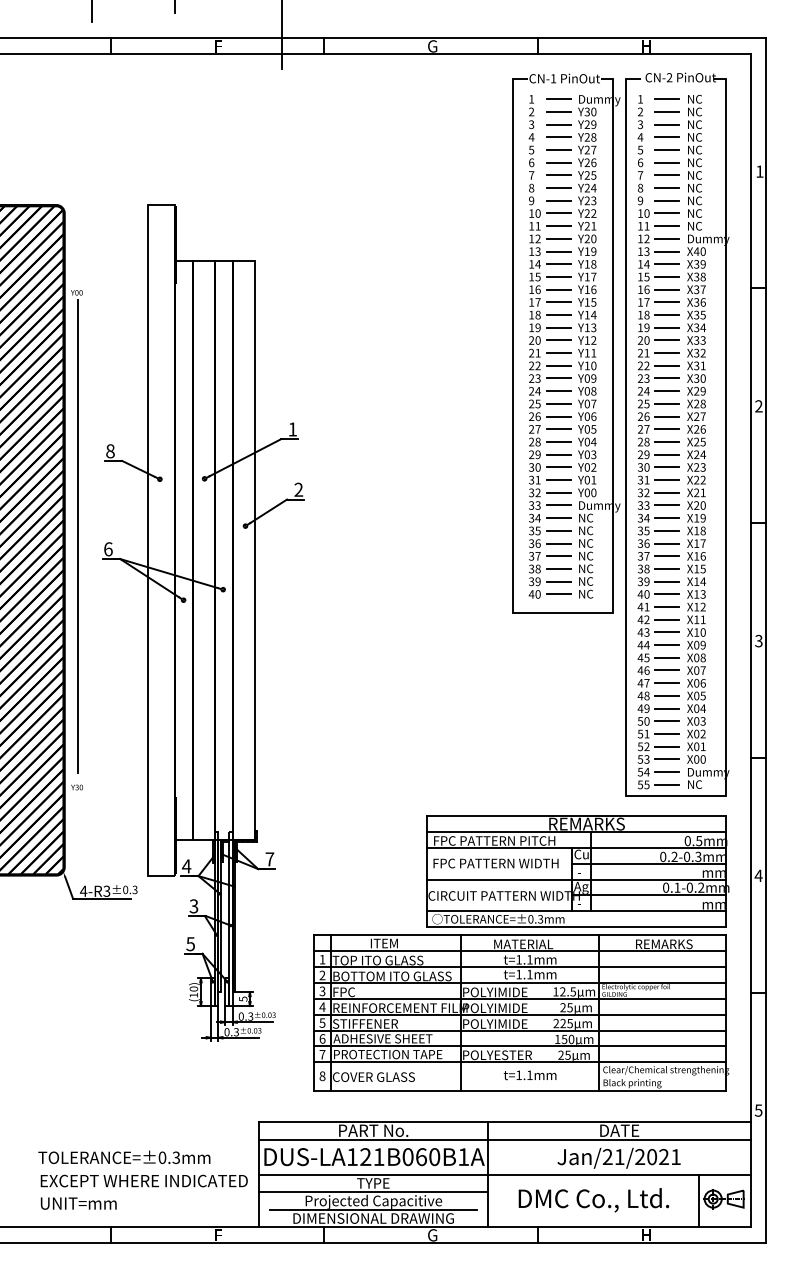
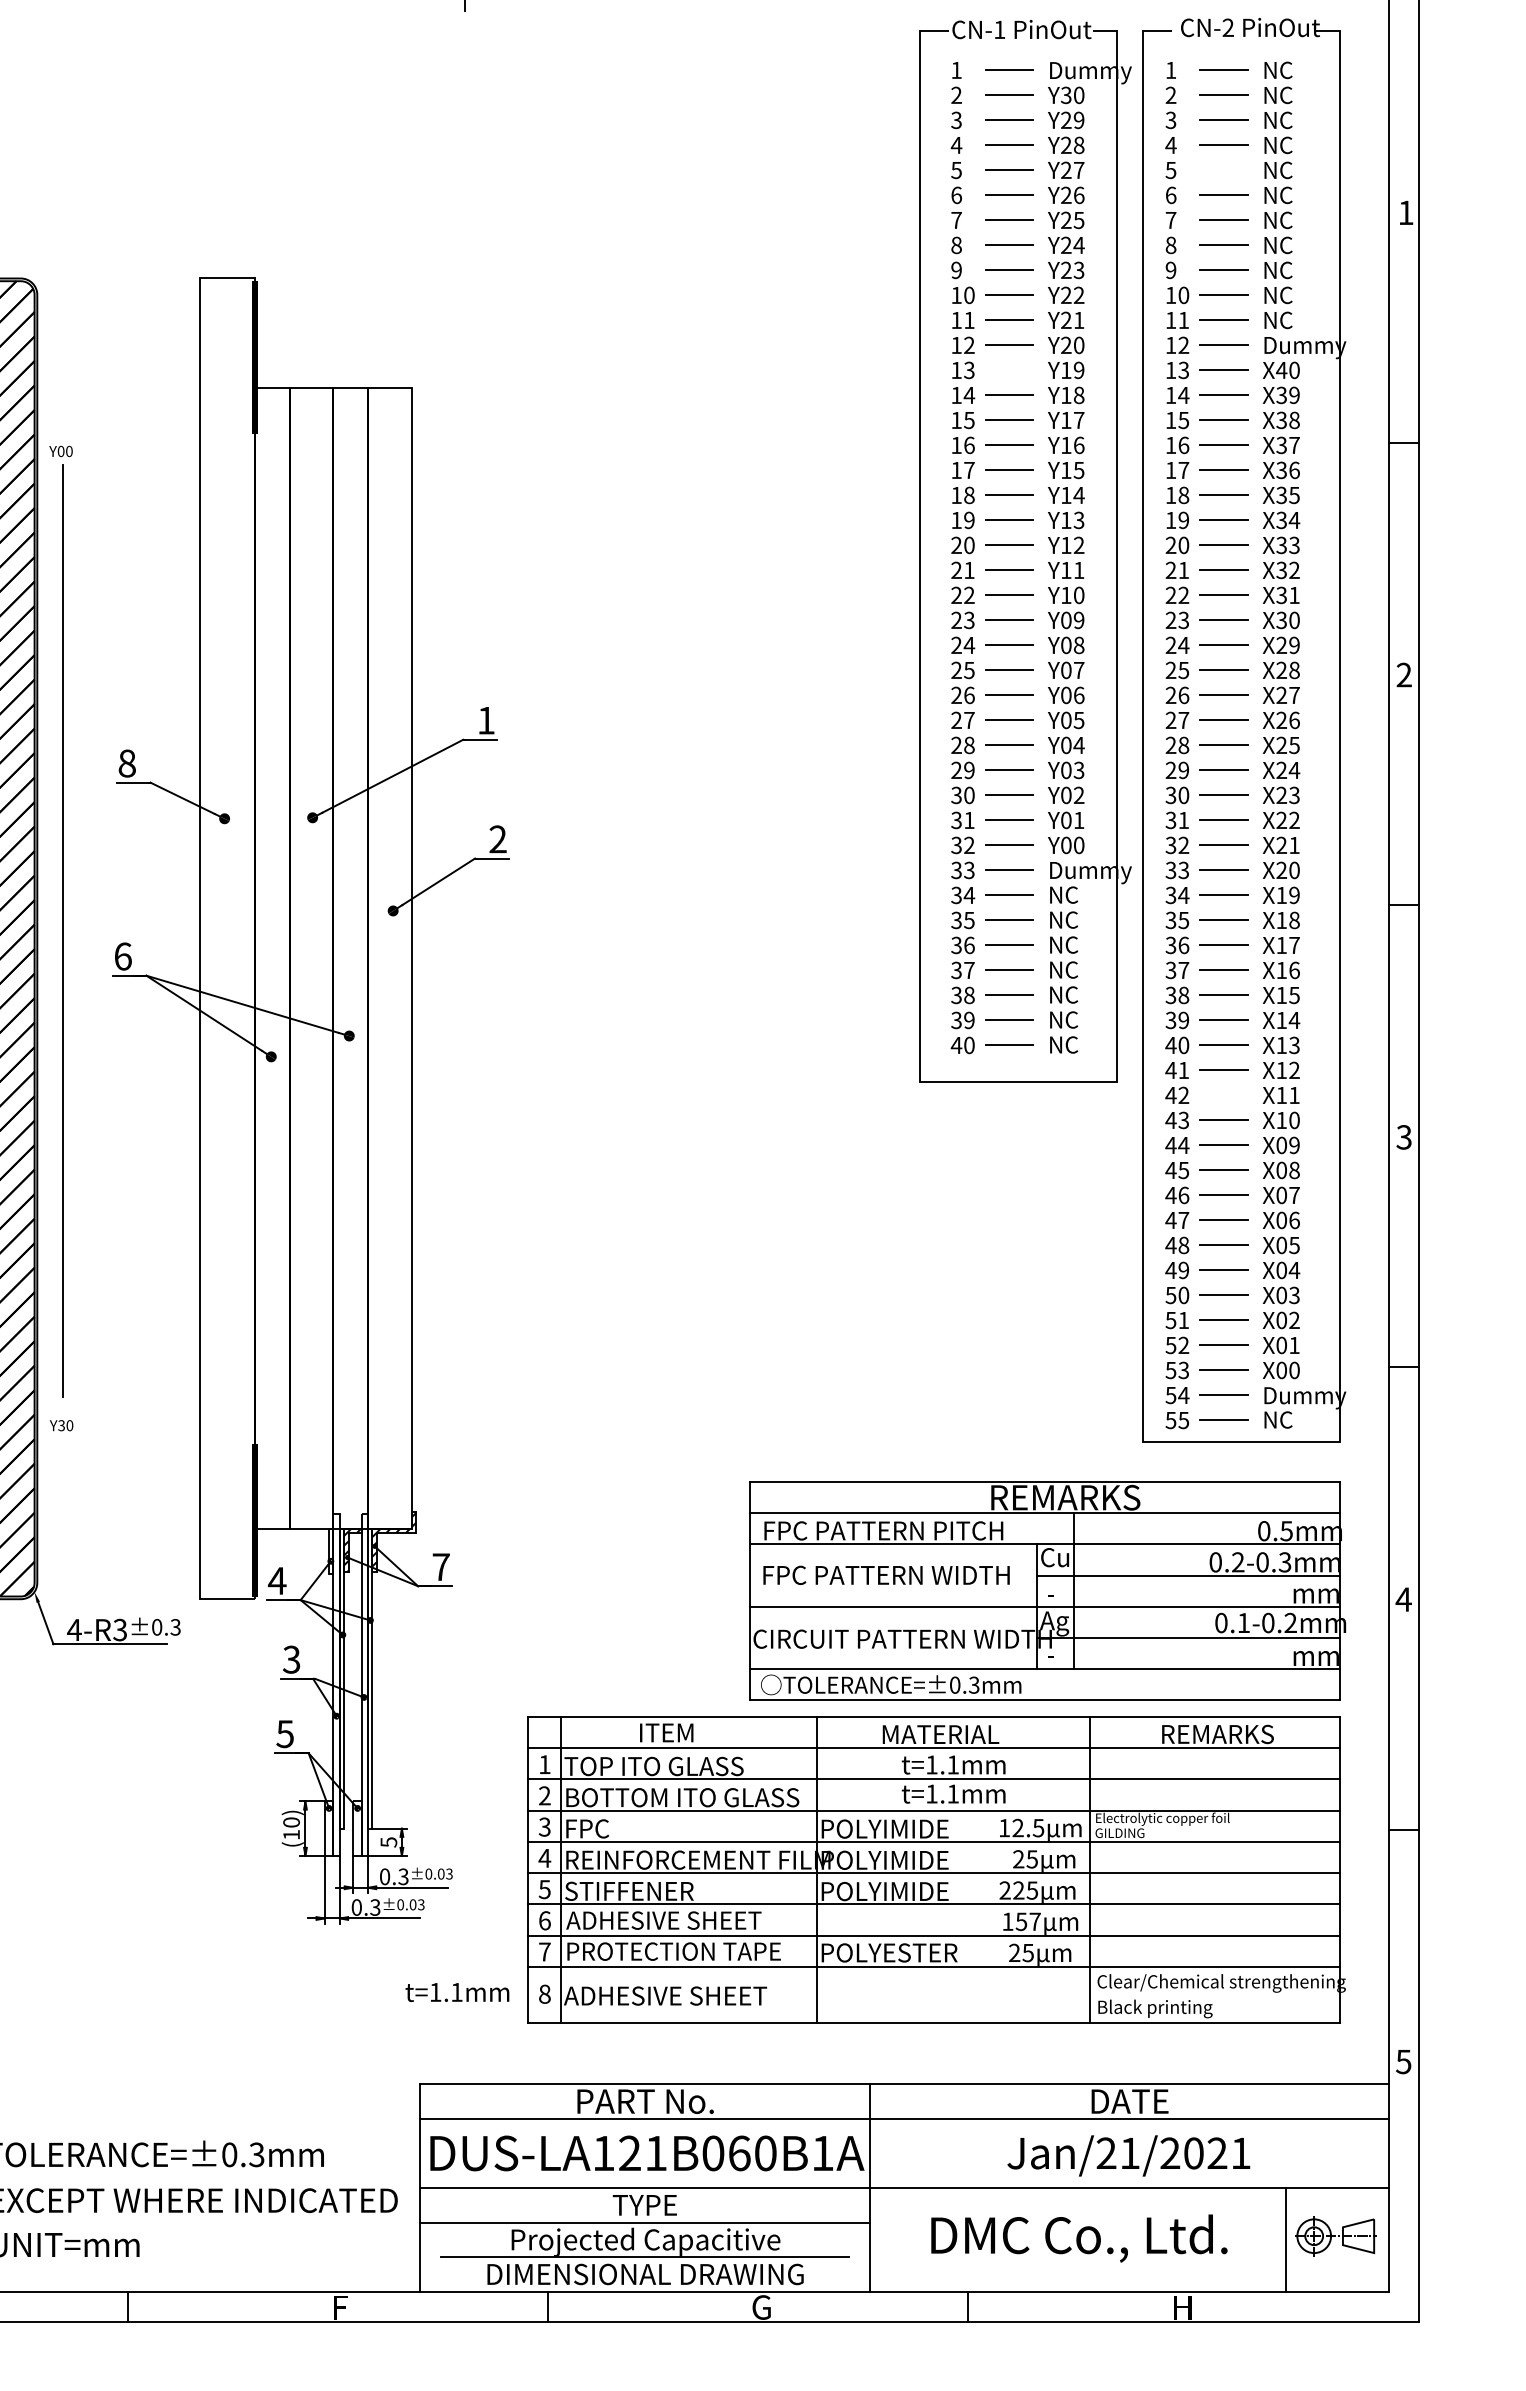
line: (667, 149) -> (1224, 169), removed
line: (558, 251) -> (1009, 370), removed
line: (667, 619) -> (1224, 1094), removed
text: (571, 1039) -> (1035, 1921), 150 -> 157
text: (529, 1075) -> (456, 1992), moved
text: (383, 1076) -> (664, 1994), COVER GLASS -> ADHESIVE SHEET

